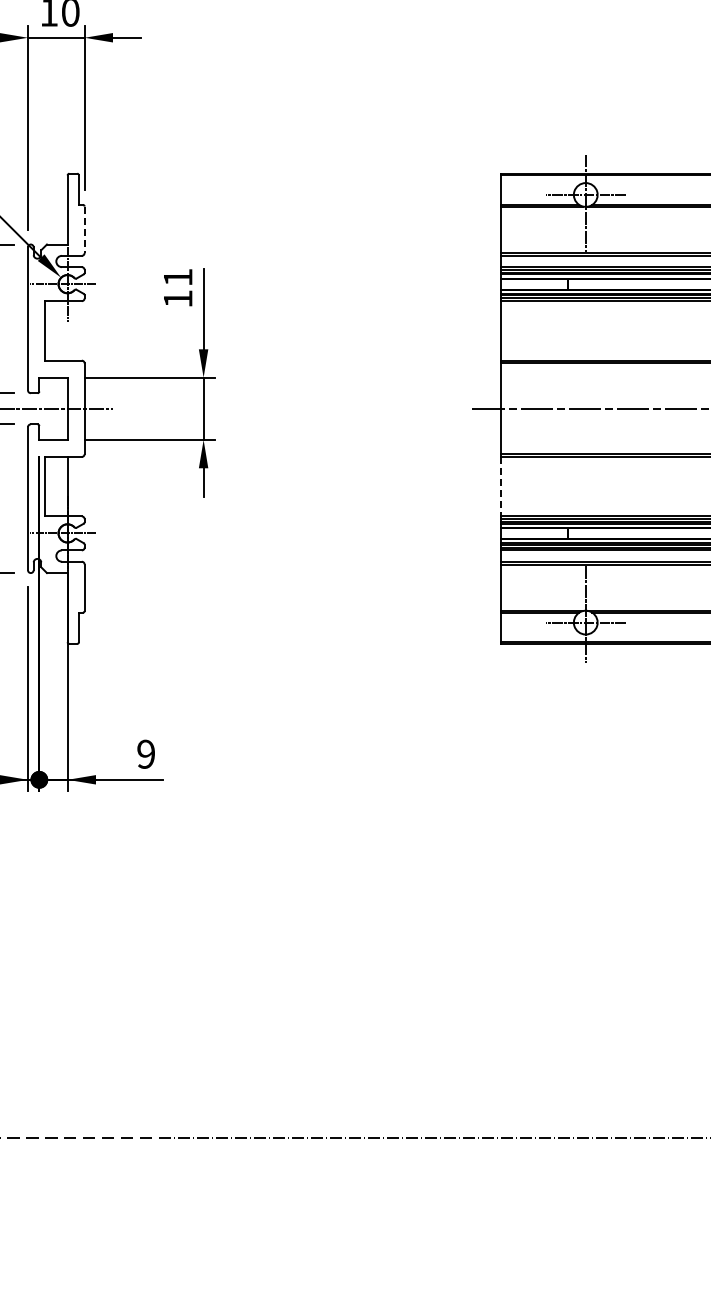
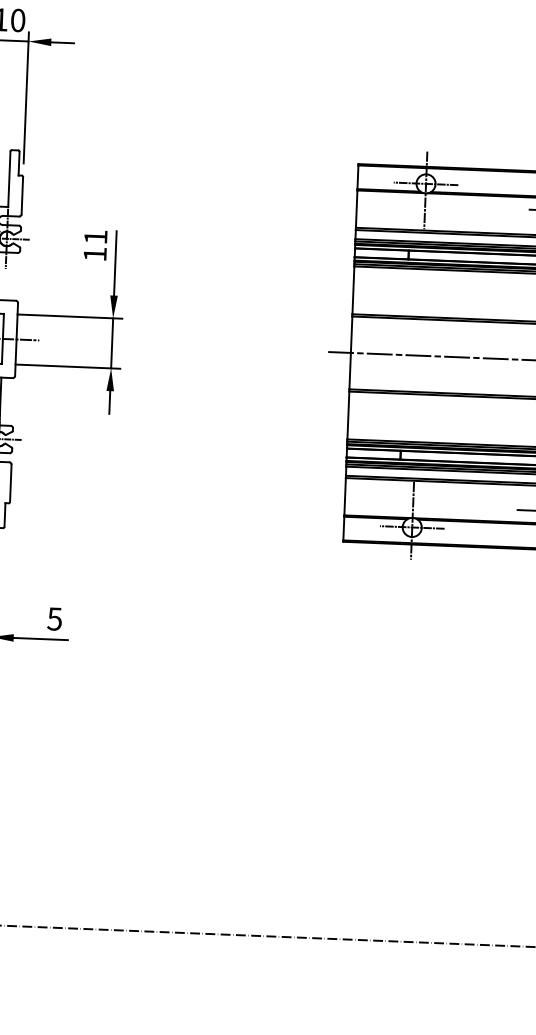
line: (84, 230) -> (22, 196), dashed -> solid
line: (500, 486) -> (348, 415), dashed -> solid
text: (145, 753) -> (54, 618), 9 -> 5

